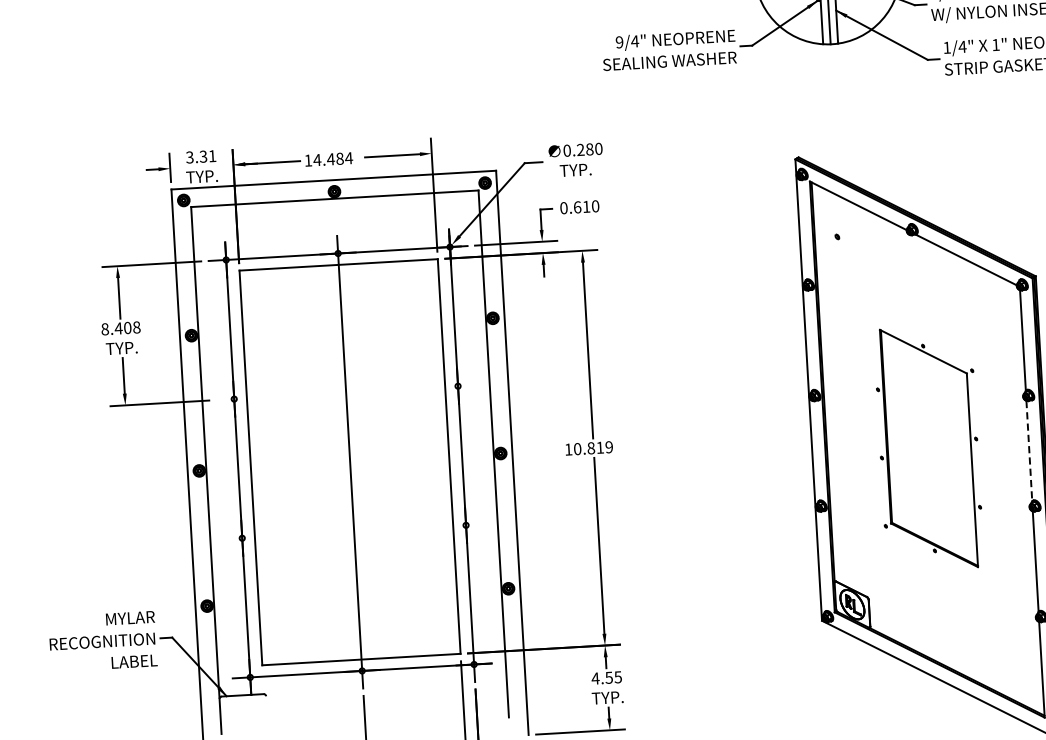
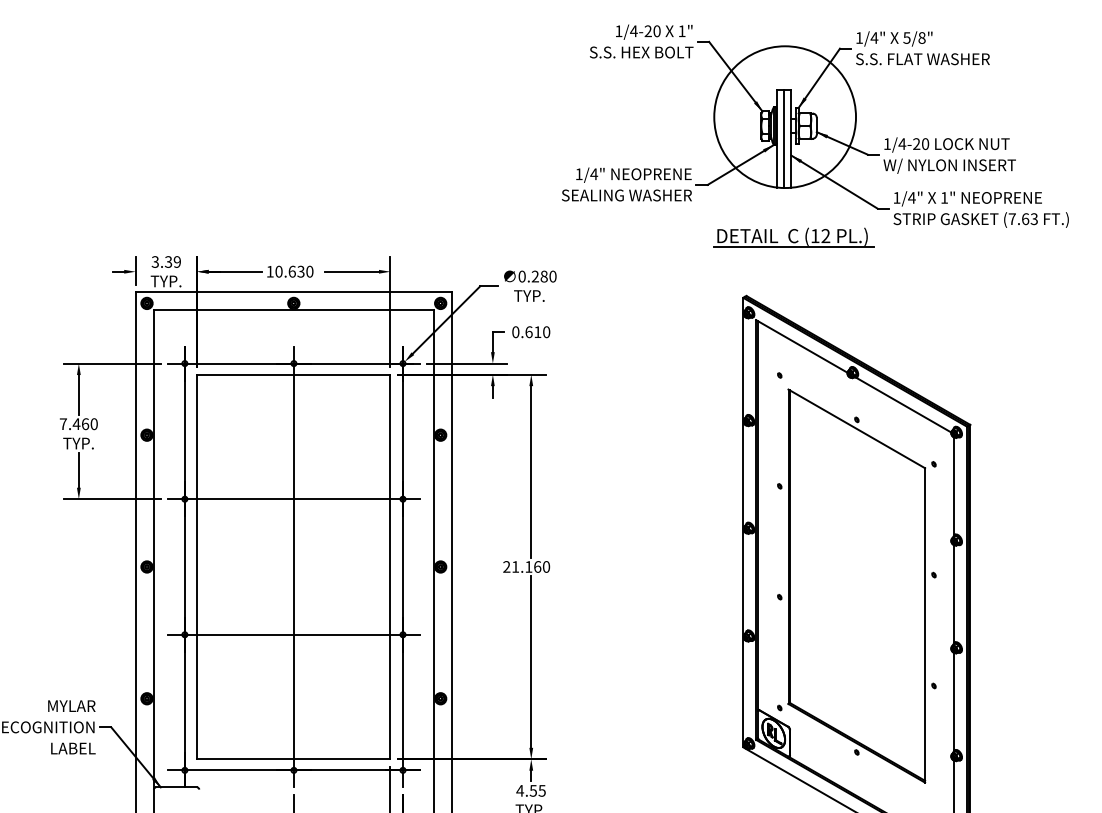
text: (618, 42) -> (578, 174), 9/4" -> 1/4"
part: (843, 94) -> (793, 237), added
text: (211, 155) -> (176, 261), 3.31 -> 3.39
text: (333, 158) -> (294, 271), 14.484 -> 10.630
text: (120, 328) -> (78, 424), 8.408 -> 7.460
line: (345, 392) -> (293, 499), added
text: (588, 447) -> (526, 566), 10.819 -> 21.160
part: (928, 447) -> (856, 585), size x1.67
line: (1029, 451) -> (954, 594), dashed -> solid
line: (353, 531) -> (293, 634), added

